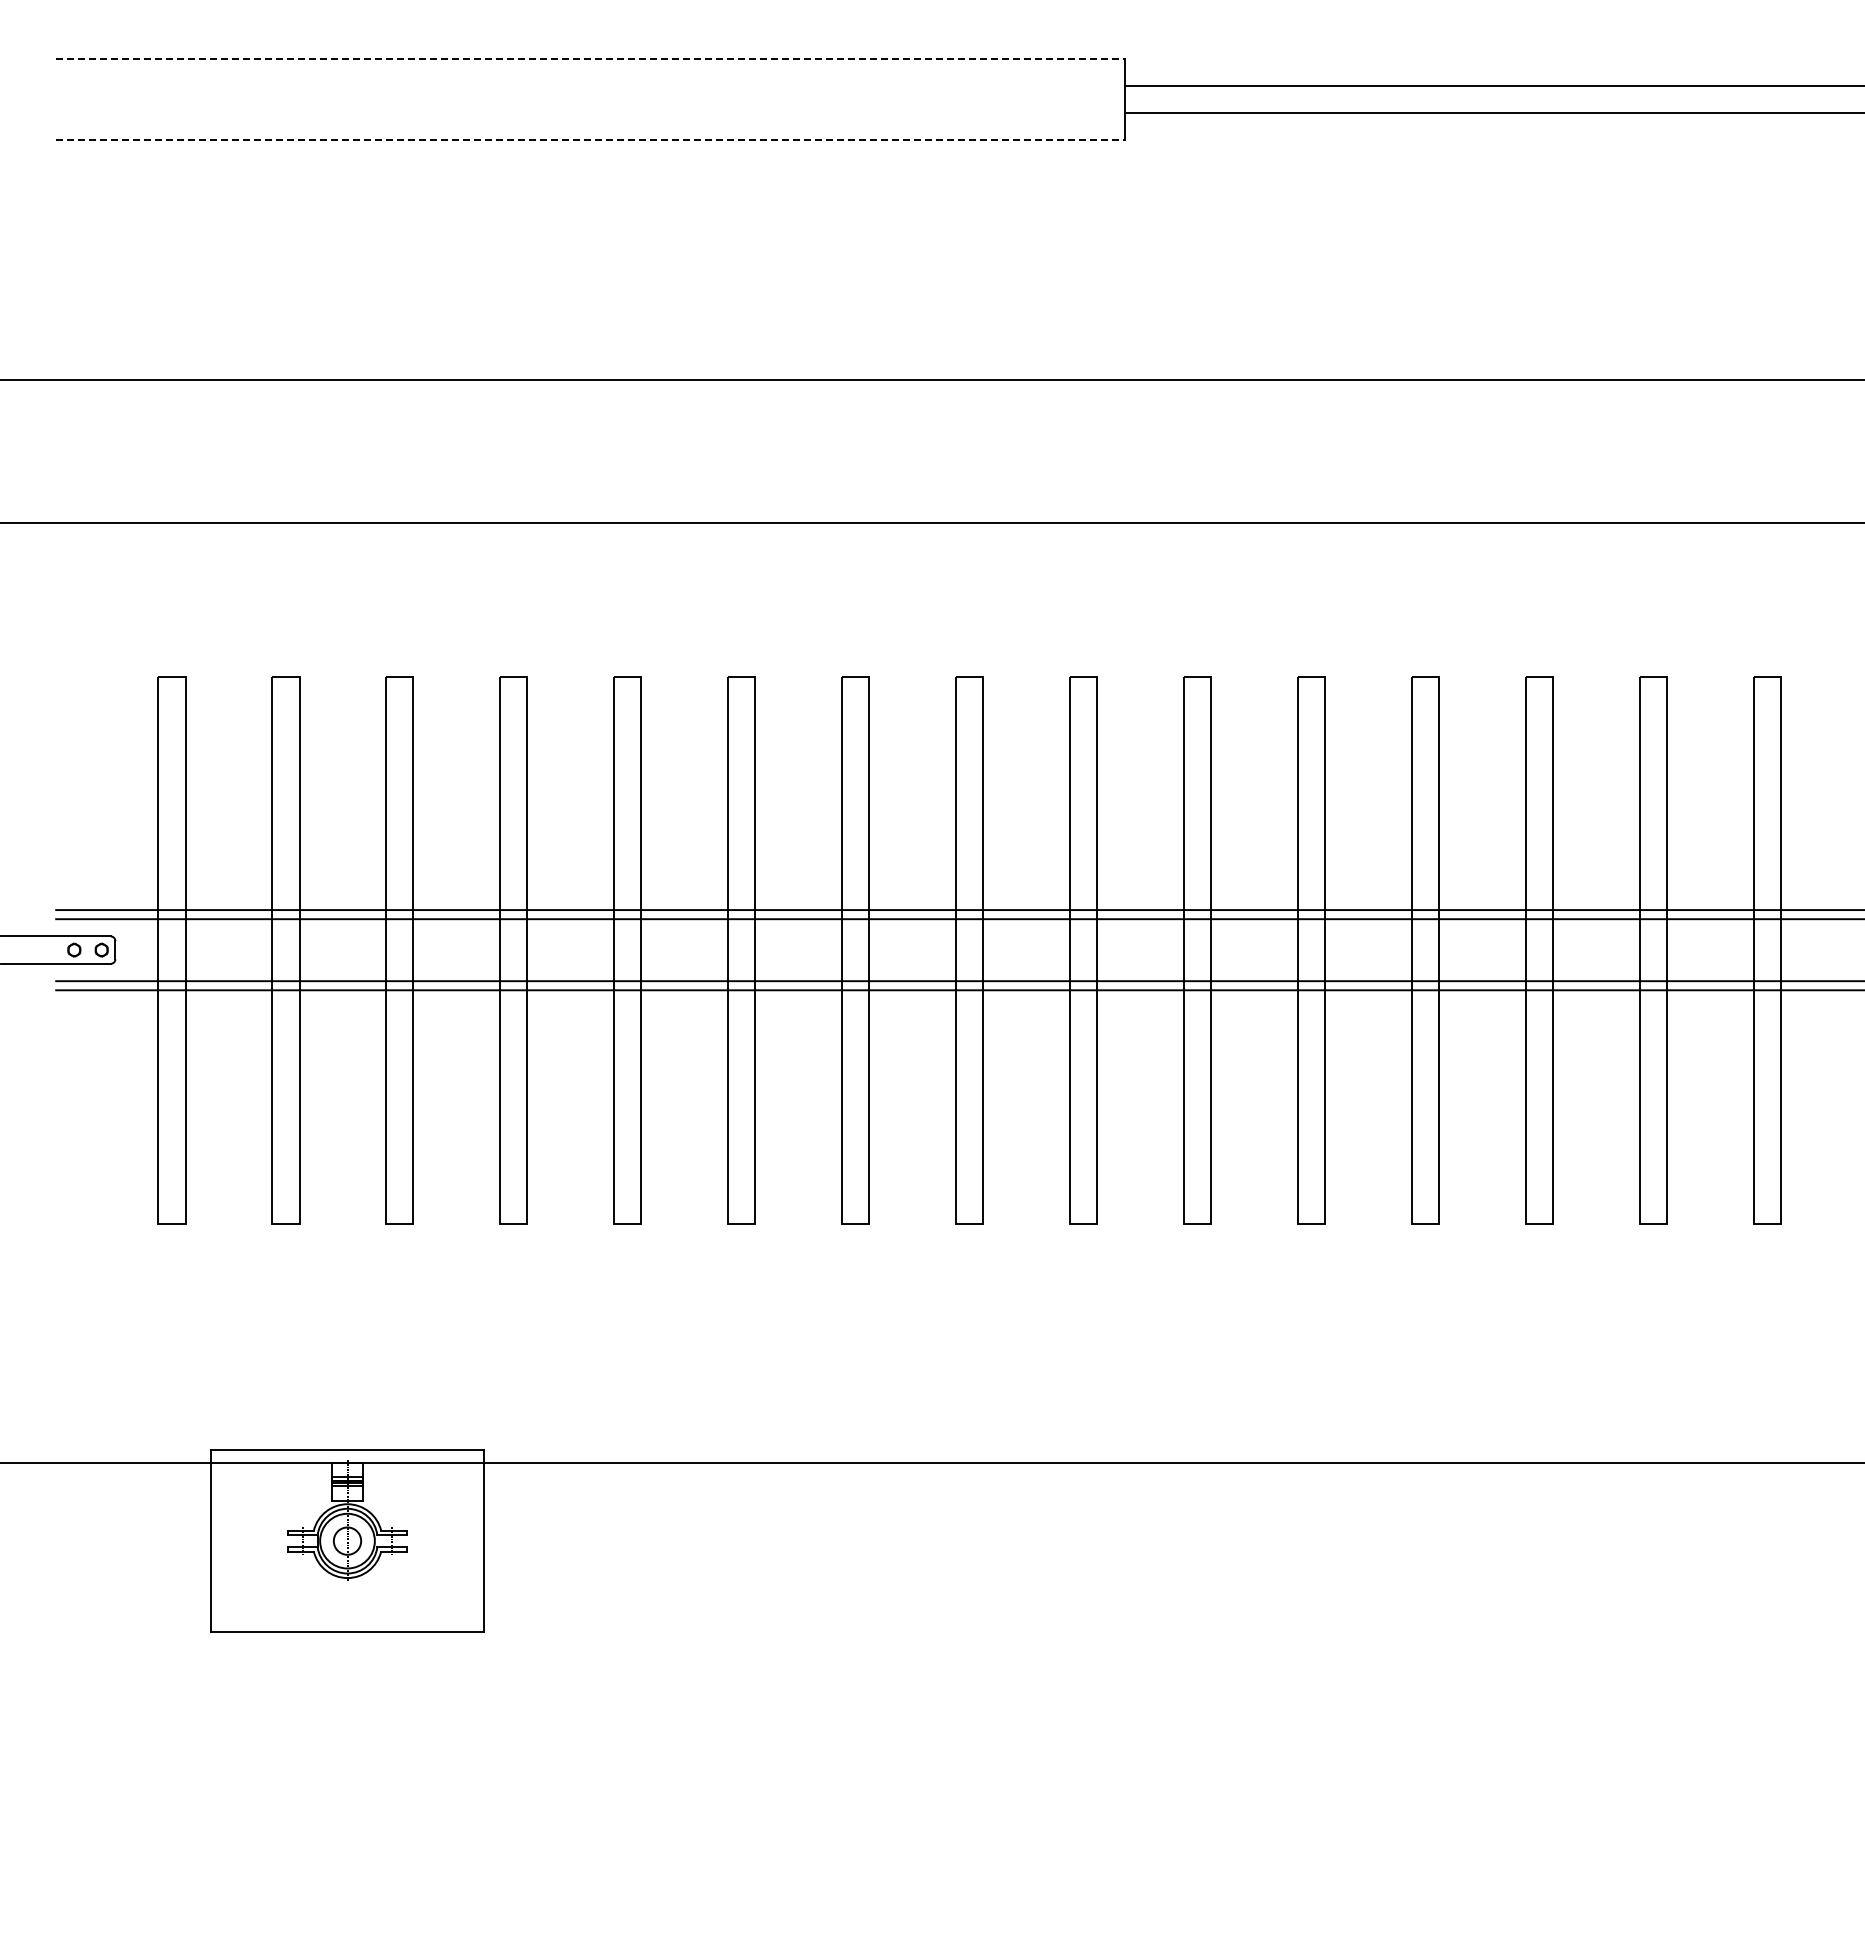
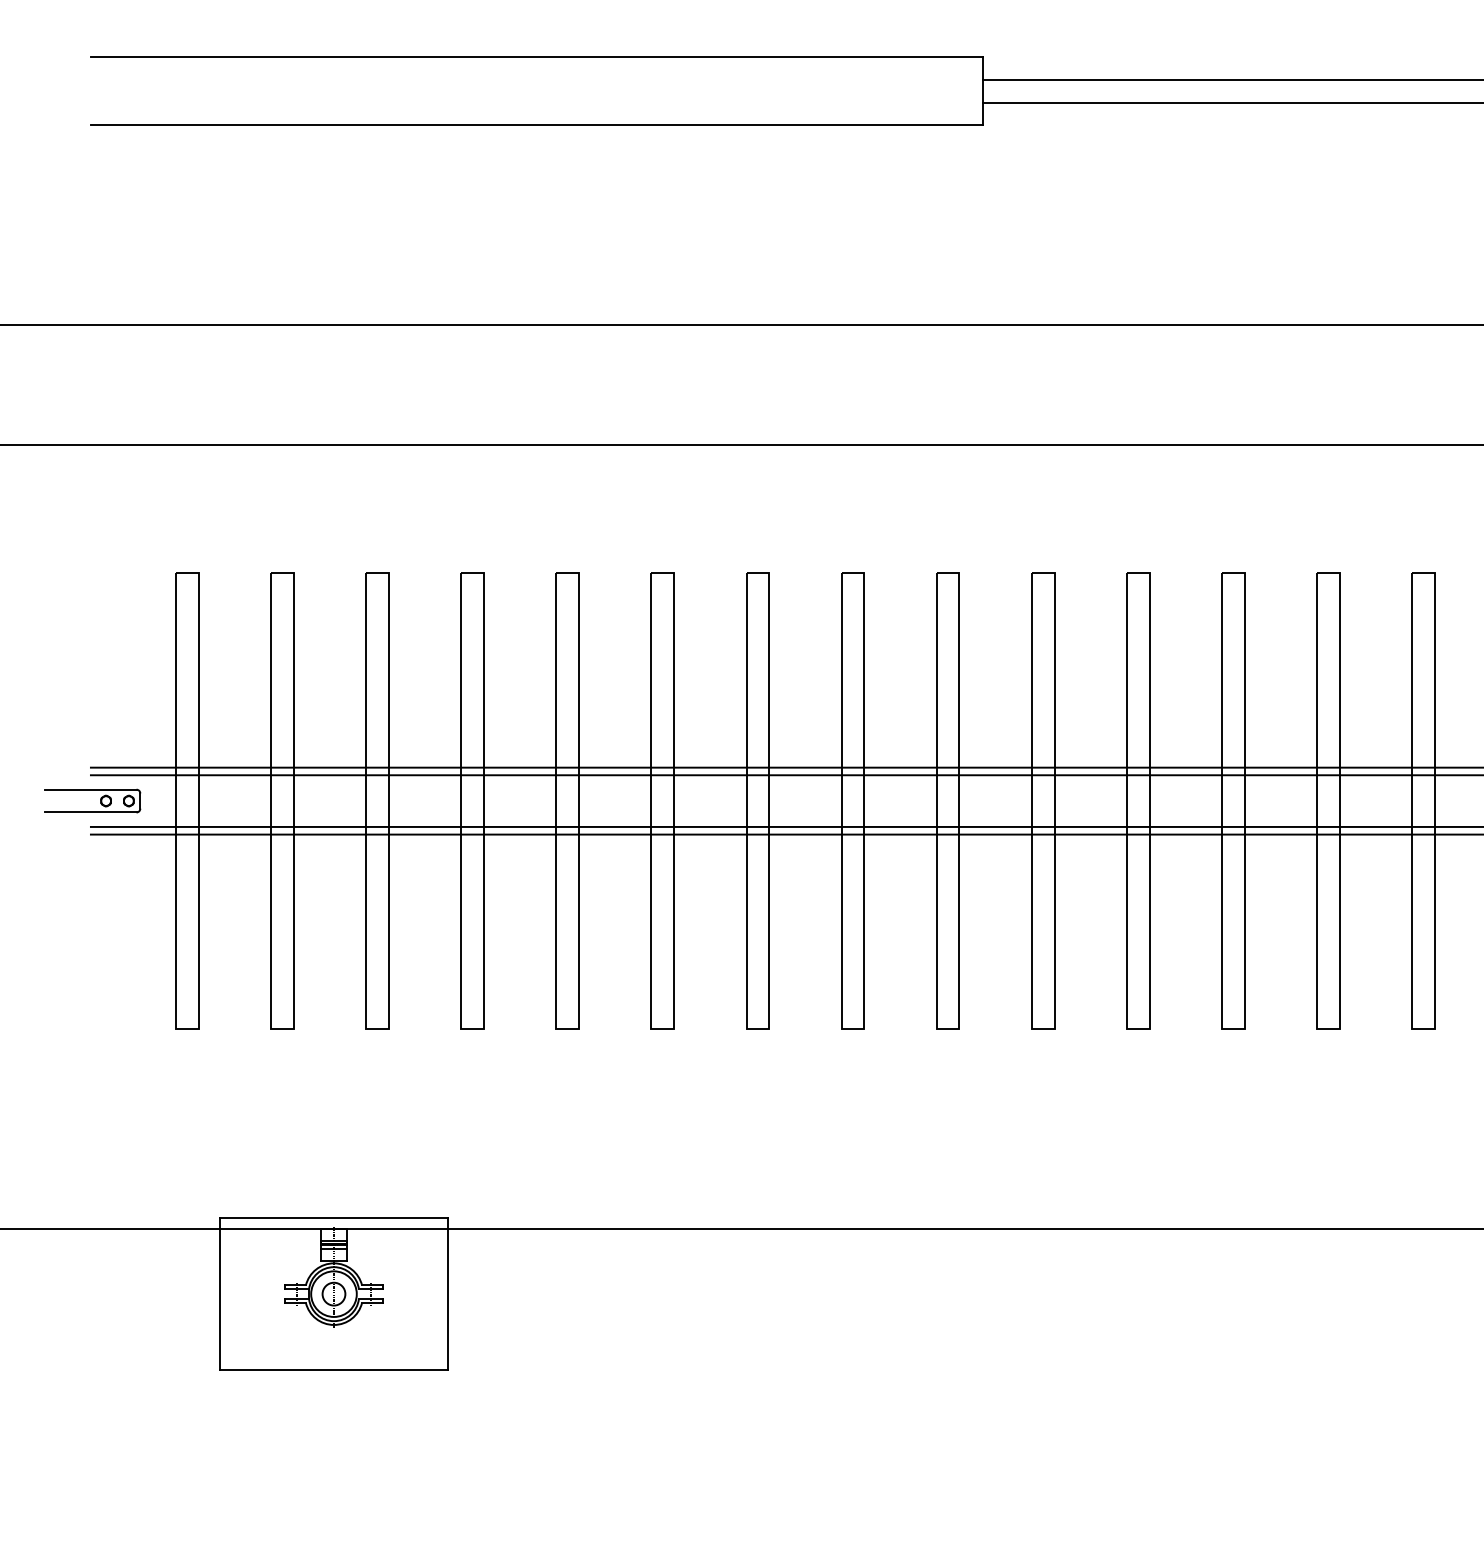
line: (591, 58) -> (537, 57), dashed -> solid
line: (591, 139) -> (537, 124), dashed -> solid

